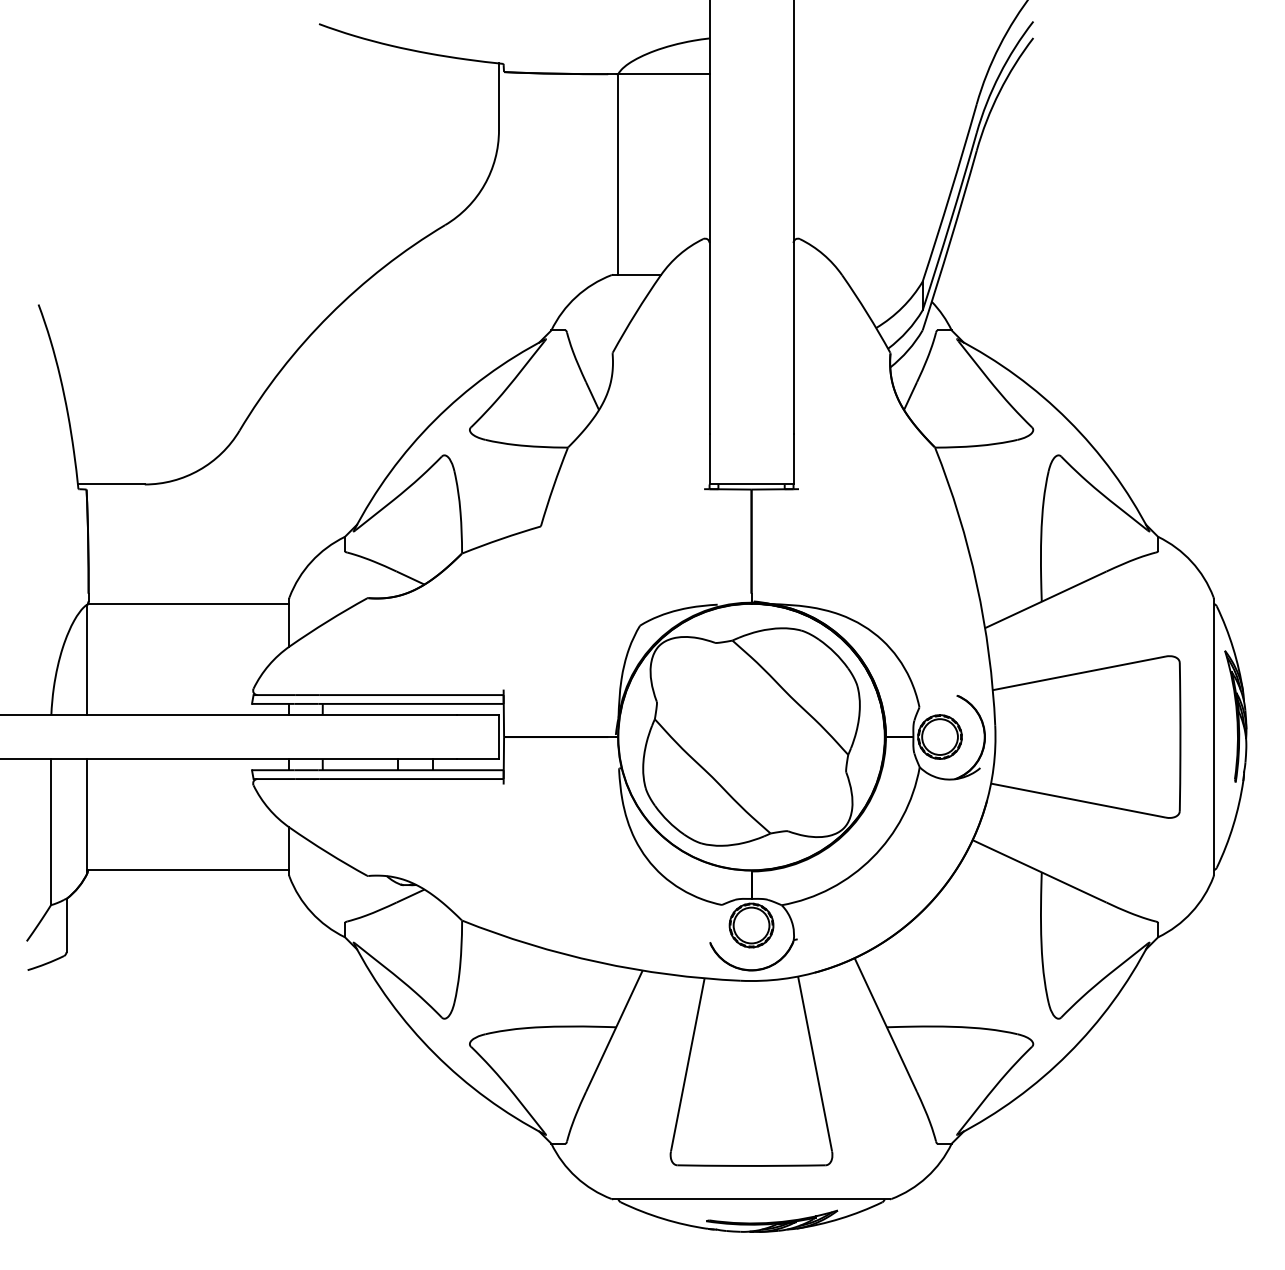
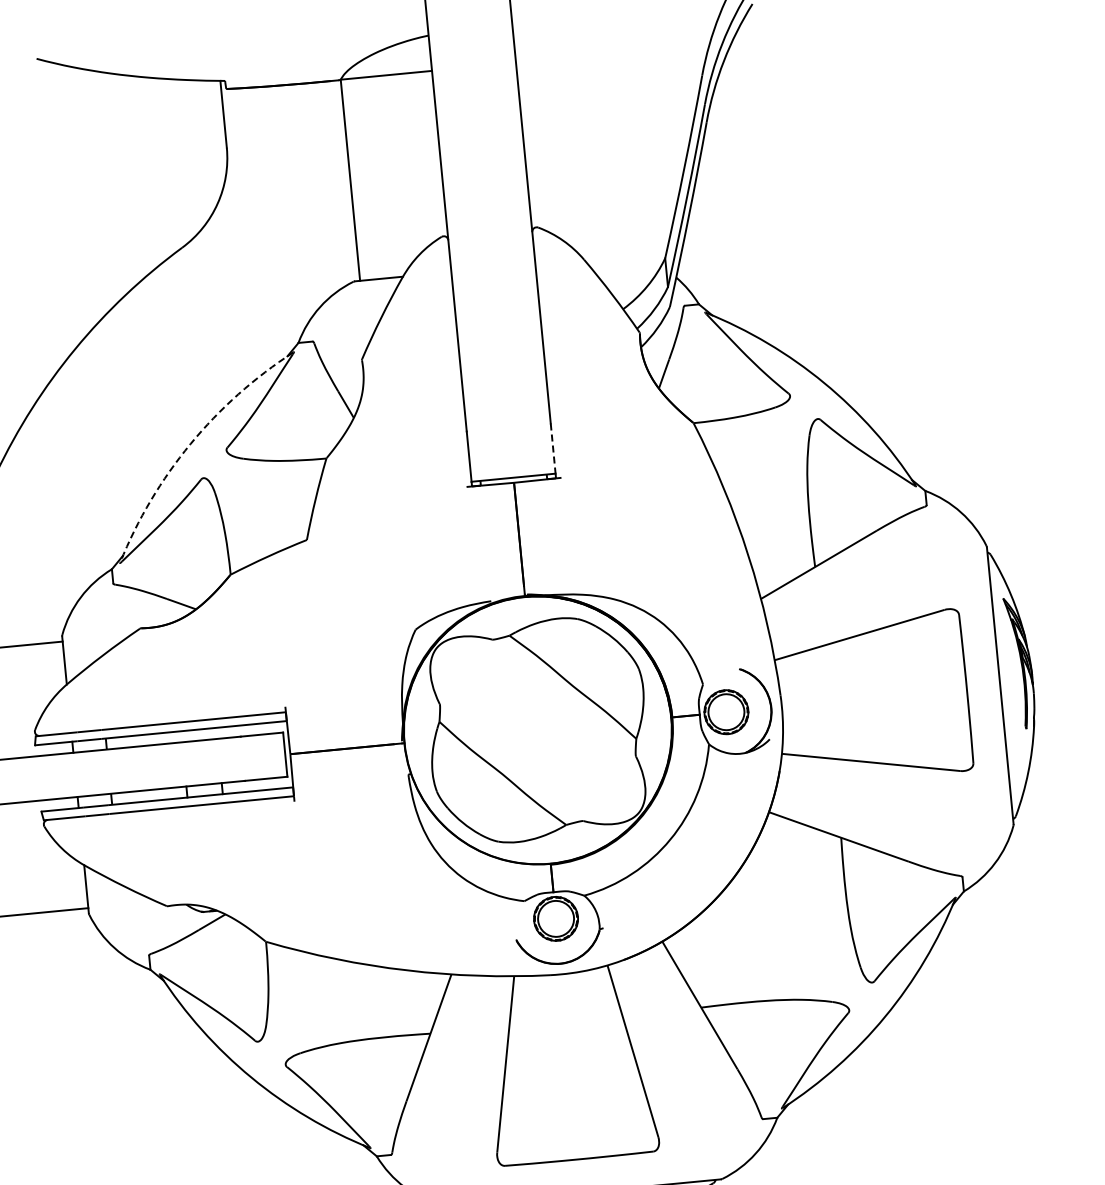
arc: (434, 420) -> (190, 444), solid -> dashed
line: (793, 459) -> (553, 448), solid -> dashed

